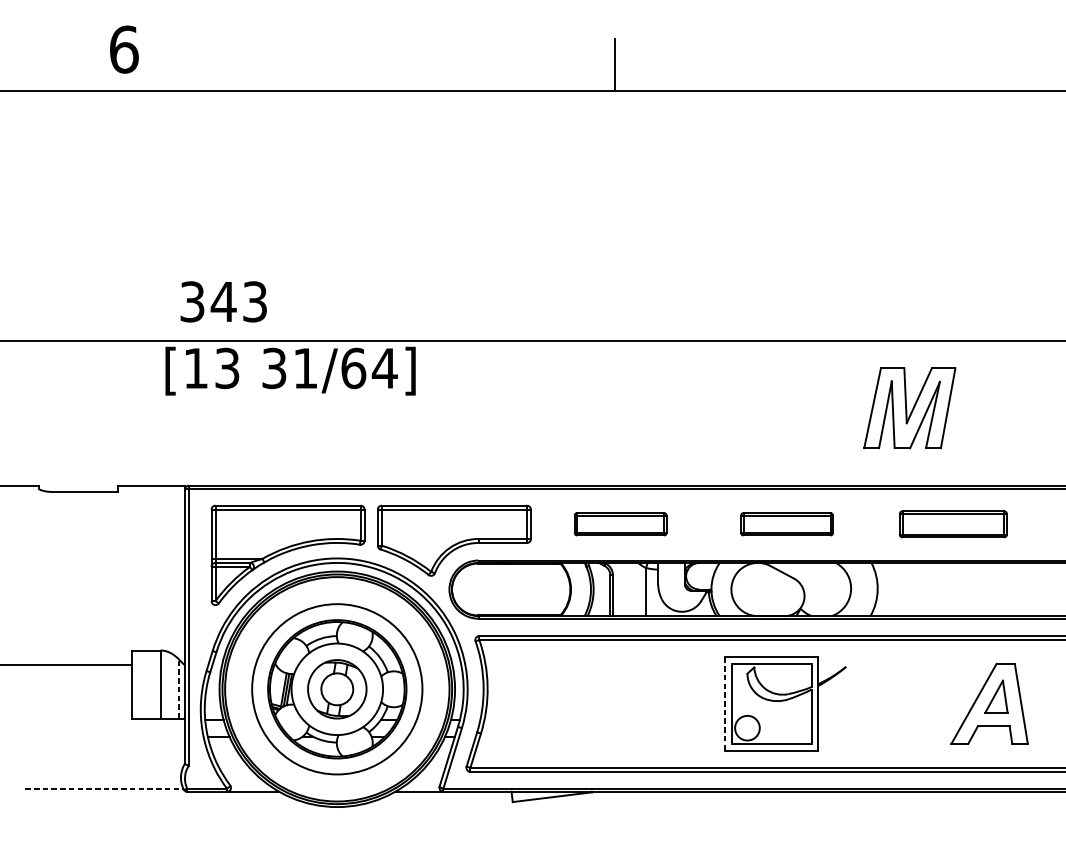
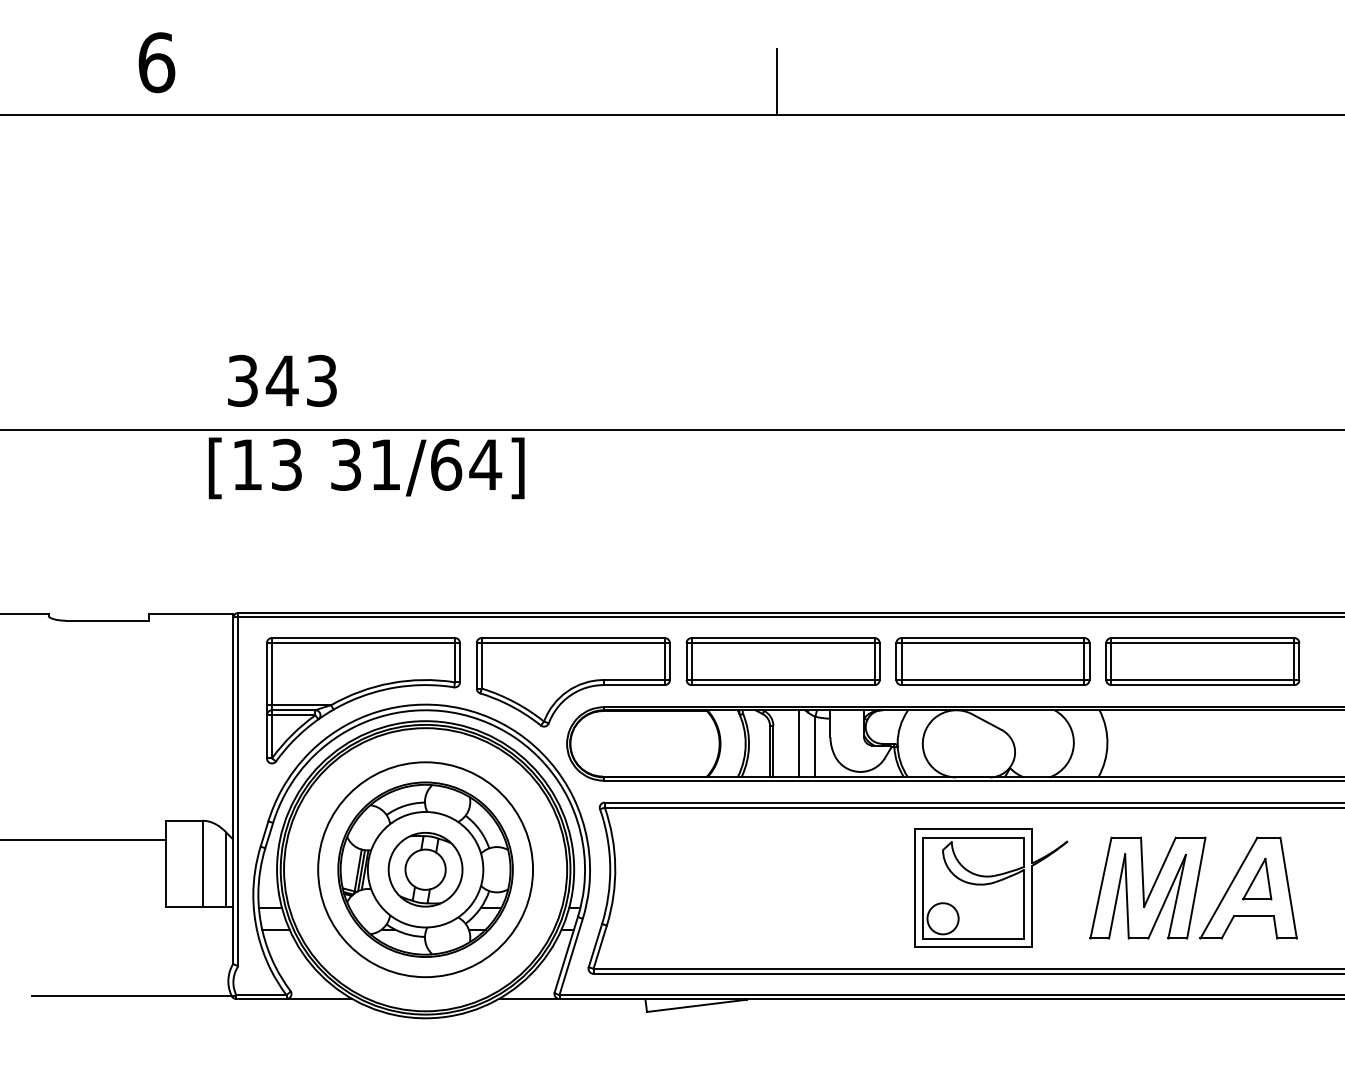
part: (909, 407) -> (1147, 887), moved
part: (620, 524) -> (782, 661), size x1.67
part: (786, 524) -> (992, 661), size x1.67
part: (953, 524) -> (1202, 661), size x1.43
line: (632, 589) -> (798, 743), added
line: (179, 689) -> (226, 869), dashed -> solid
line: (724, 704) -> (914, 888), dashed -> solid
line: (104, 788) -> (131, 995), dashed -> solid

